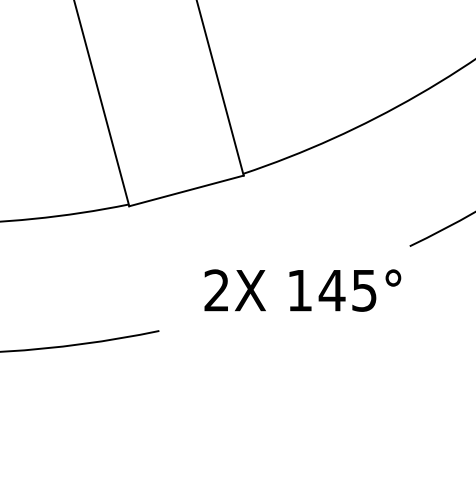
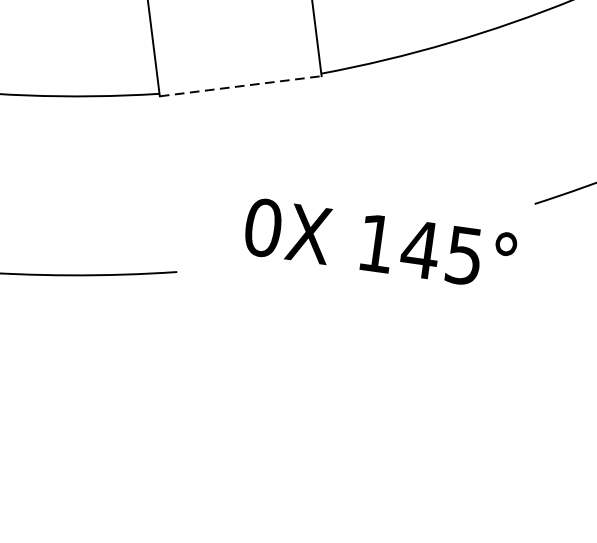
line: (186, 190) -> (240, 85), solid -> dashed
text: (216, 290) -> (262, 227), 2X -> 0X

